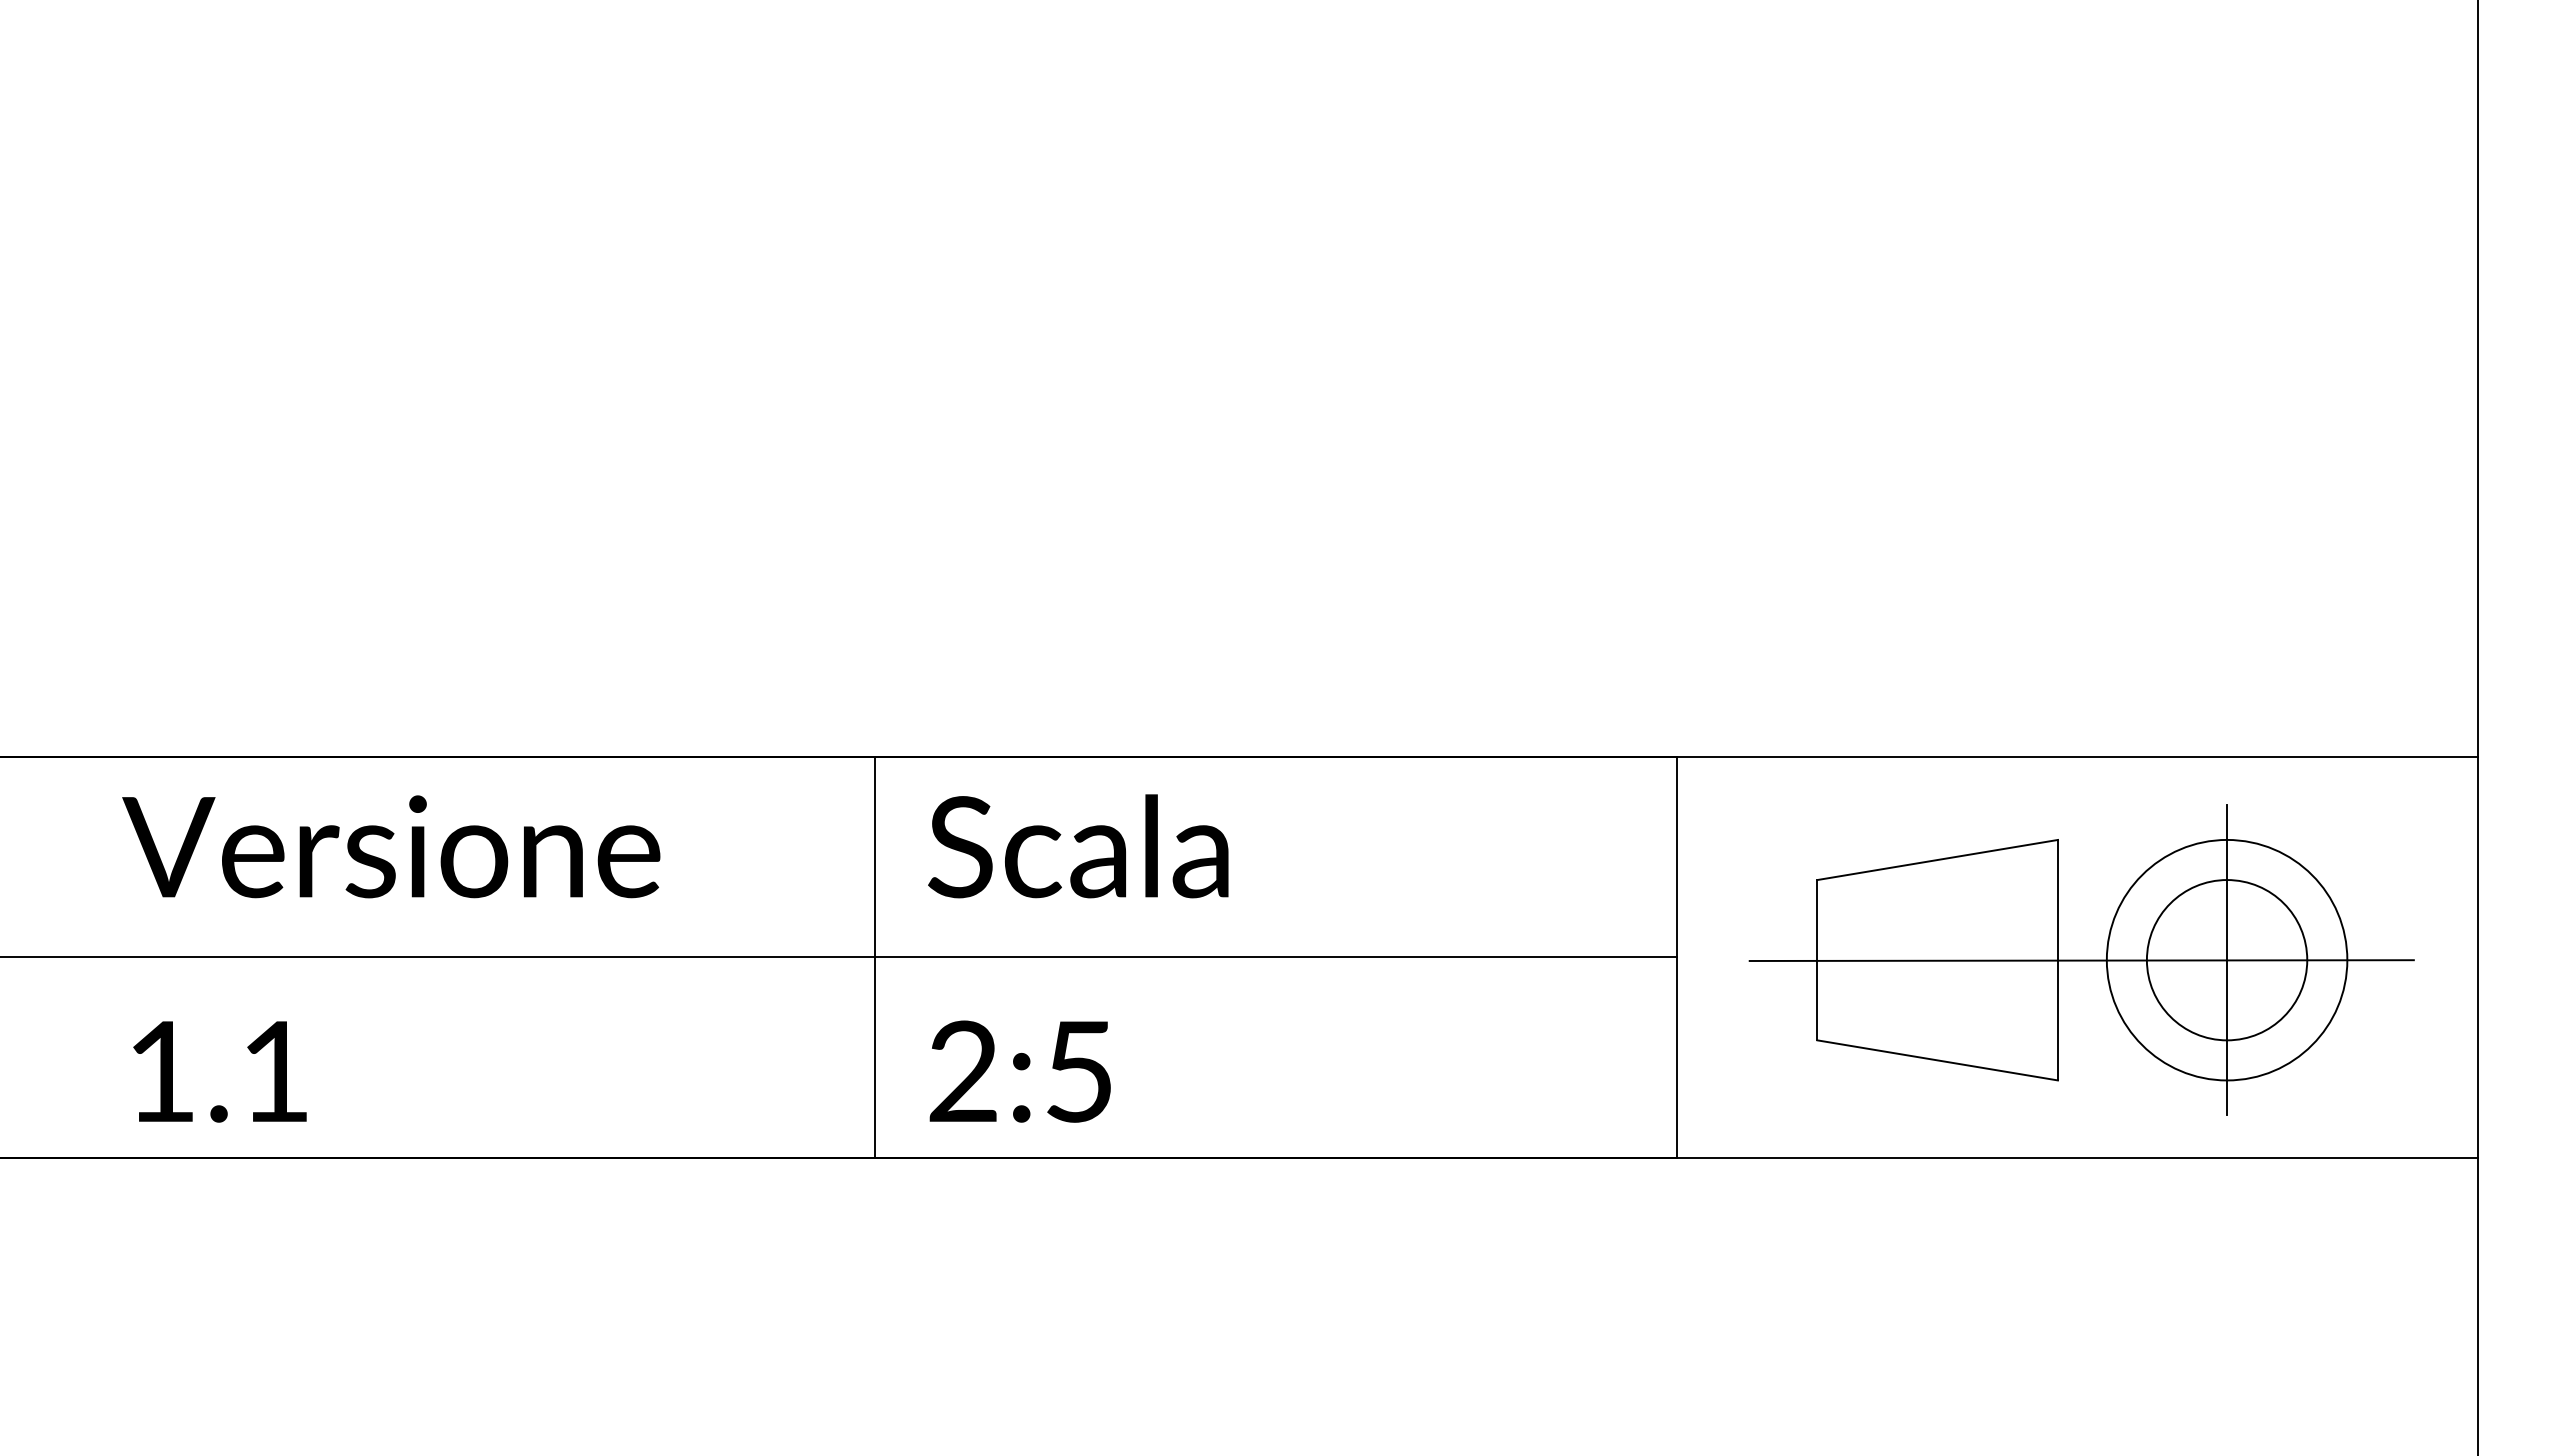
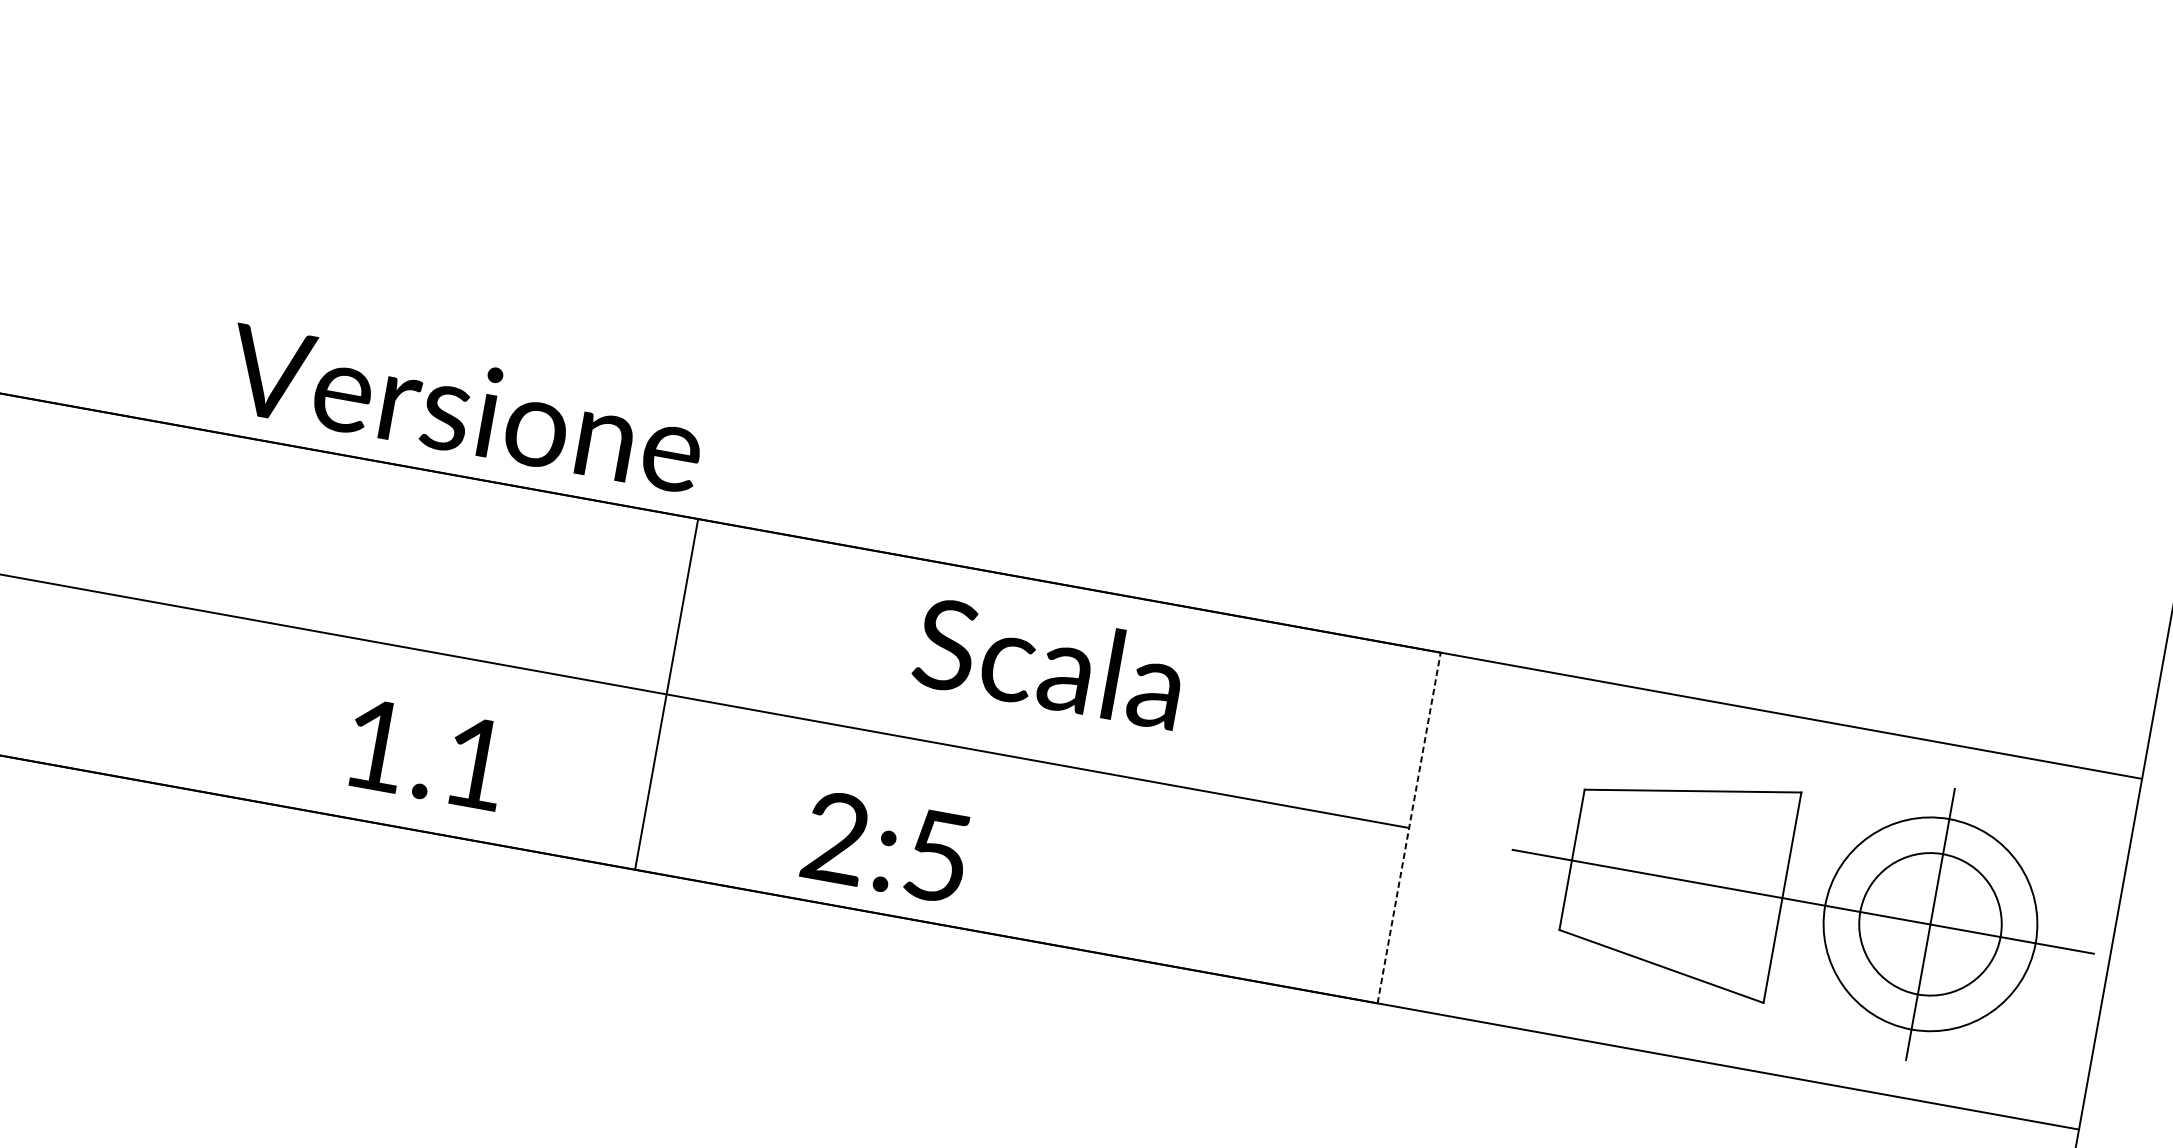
text: (391, 846) -> (465, 408), moved
text: (1078, 846) -> (1049, 663), moved
line: (875, 956) -> (667, 693), moved
line: (1676, 956) -> (1409, 827), solid -> dashed
part: (2081, 959) -> (1803, 900), moved
text: (219, 1071) -> (426, 754), moved
text: (1019, 1071) -> (885, 846), moved

